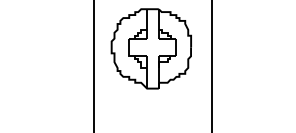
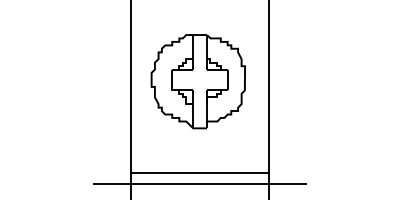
part: (150, 48) -> (197, 81), moved

